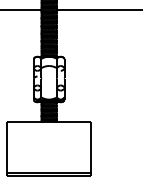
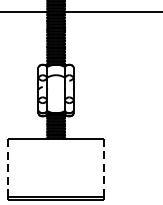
line: (91, 147) -> (104, 167), solid -> dashed
line: (7, 148) -> (8, 169), solid -> dashed

